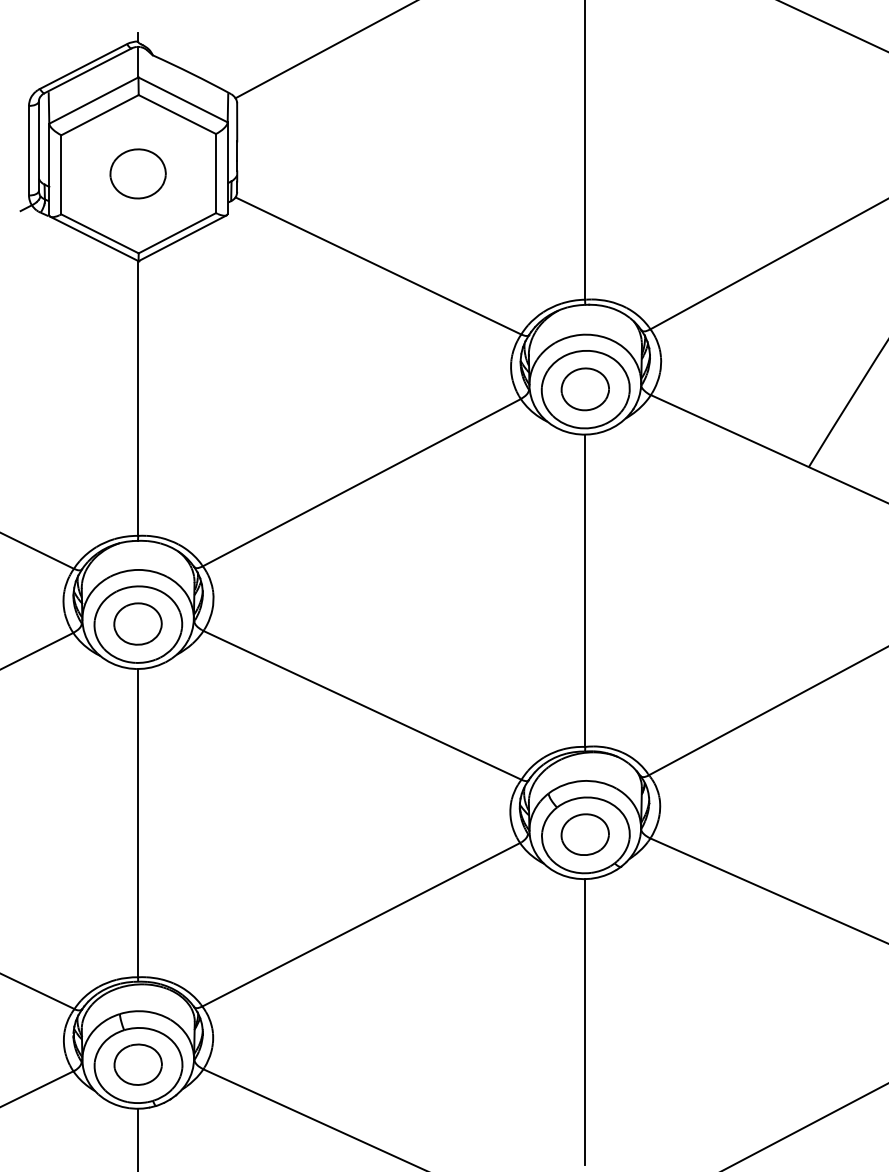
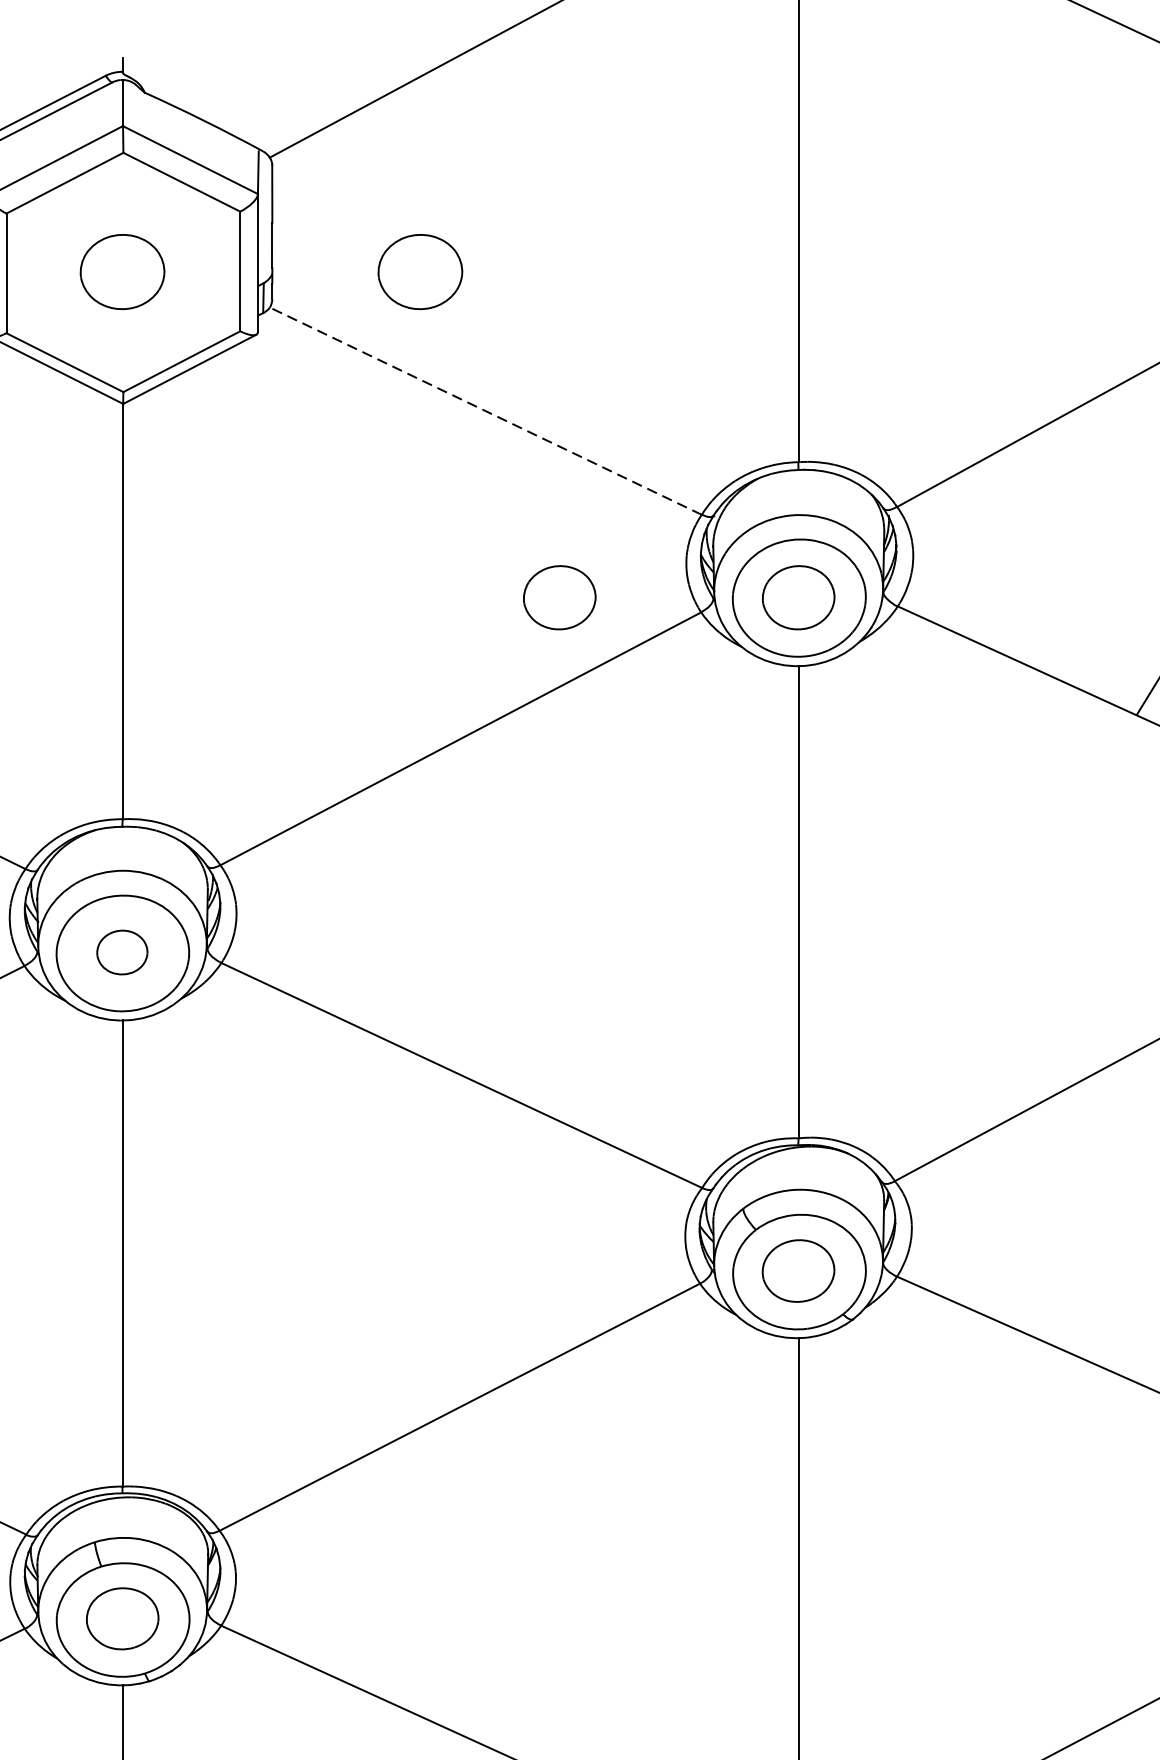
part: (334, 173) -> (419, 271), added
line: (377, 265) -> (484, 410), solid -> dashed
part: (426, 389) -> (558, 597), added
part: (137, 623) -> (121, 951), size x0.7

